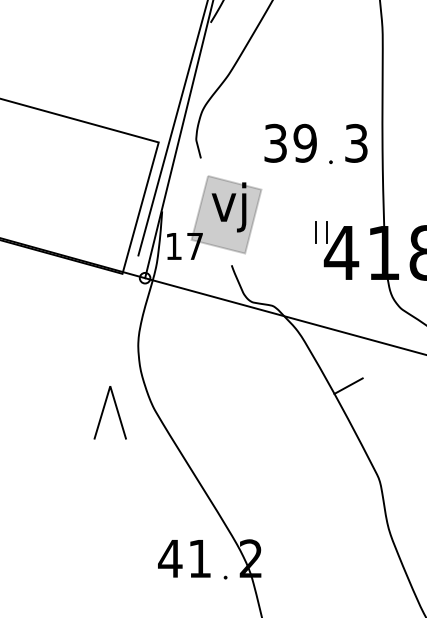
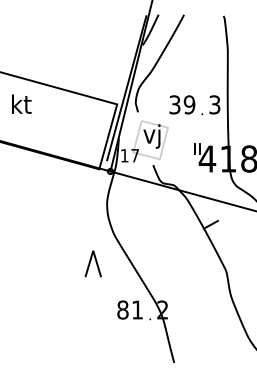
fill: (226, 213) -> (150, 139), removed
part: (108, 411) -> (92, 263), moved
text: (169, 557) -> (122, 309), 41 -> 81

